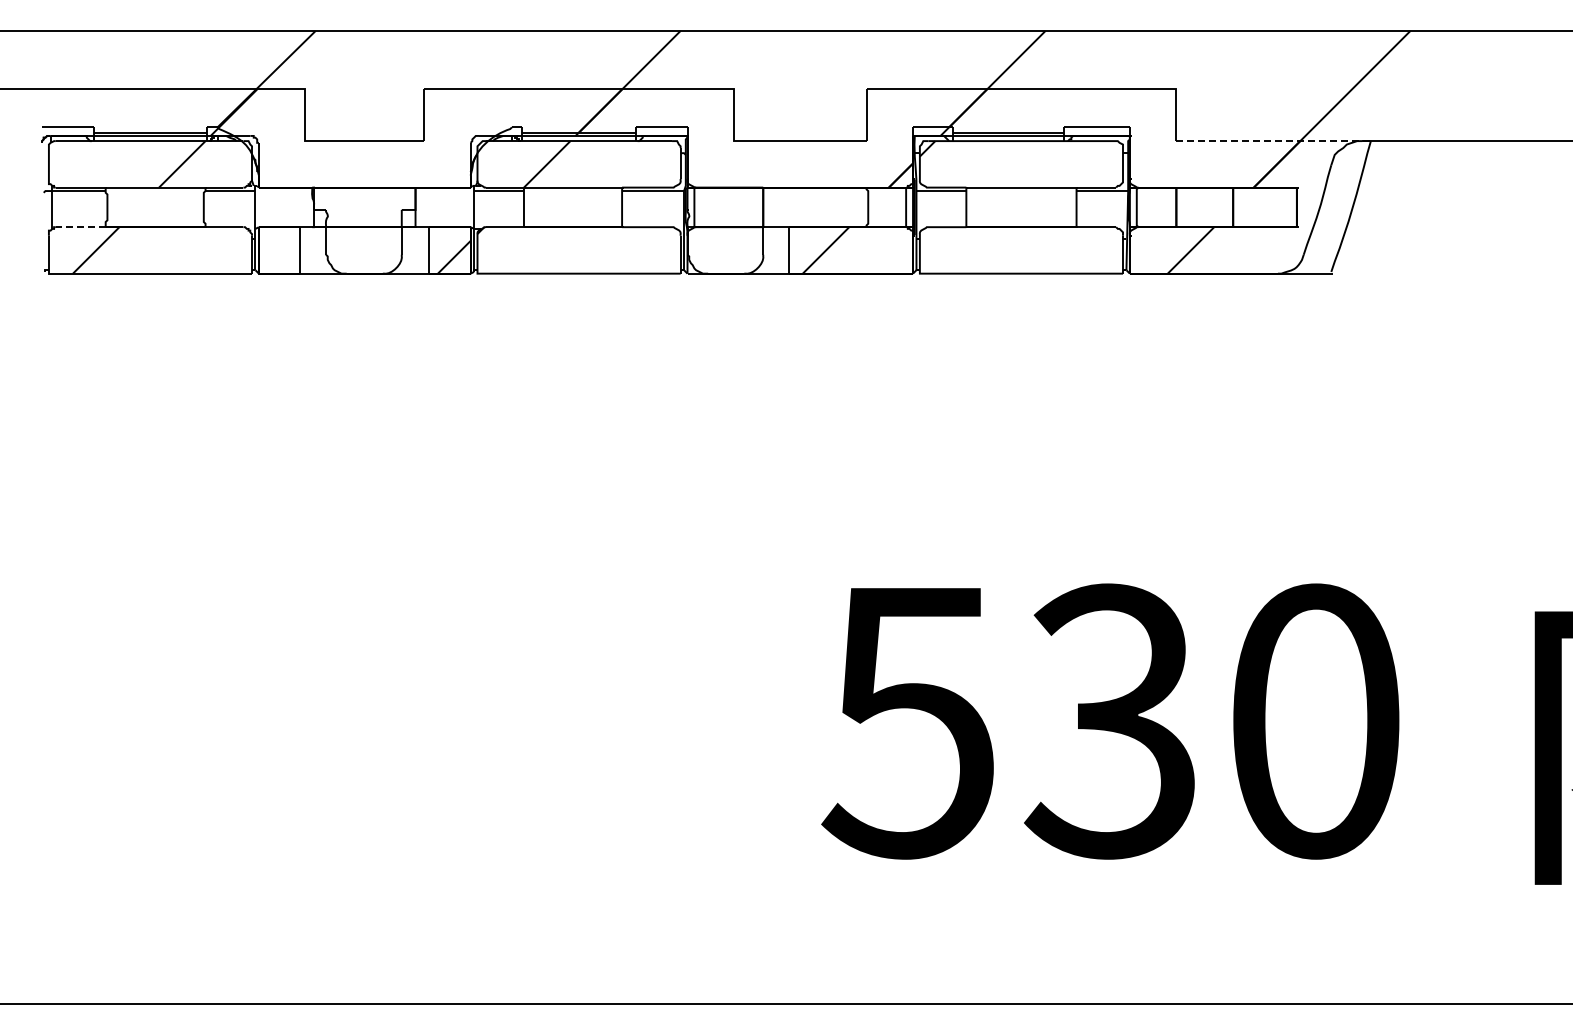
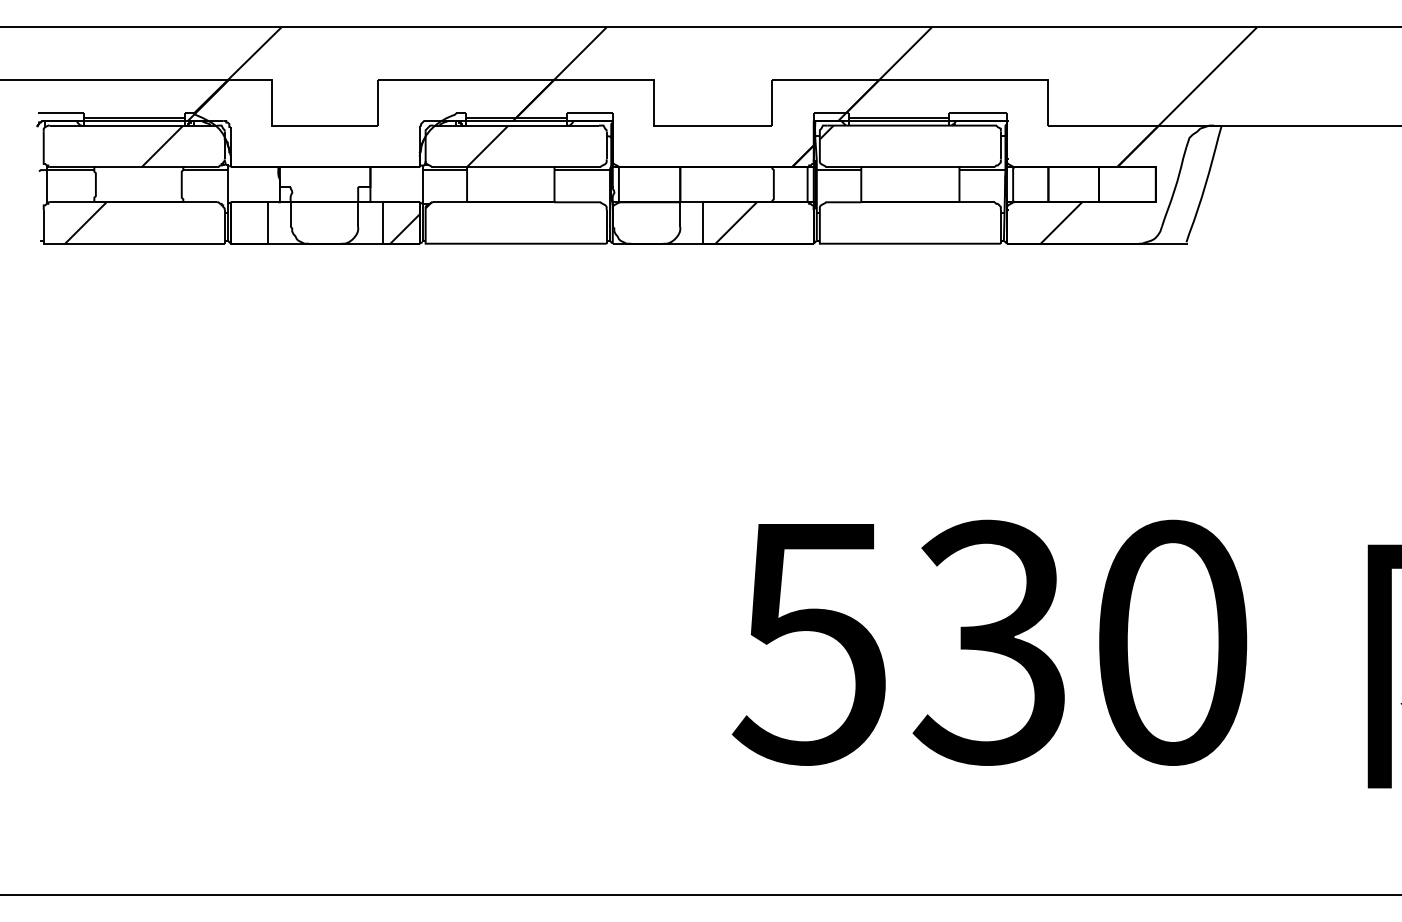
line: (1274, 141) -> (1135, 125), dashed -> solid
line: (80, 227) -> (71, 202), dashed -> solid

